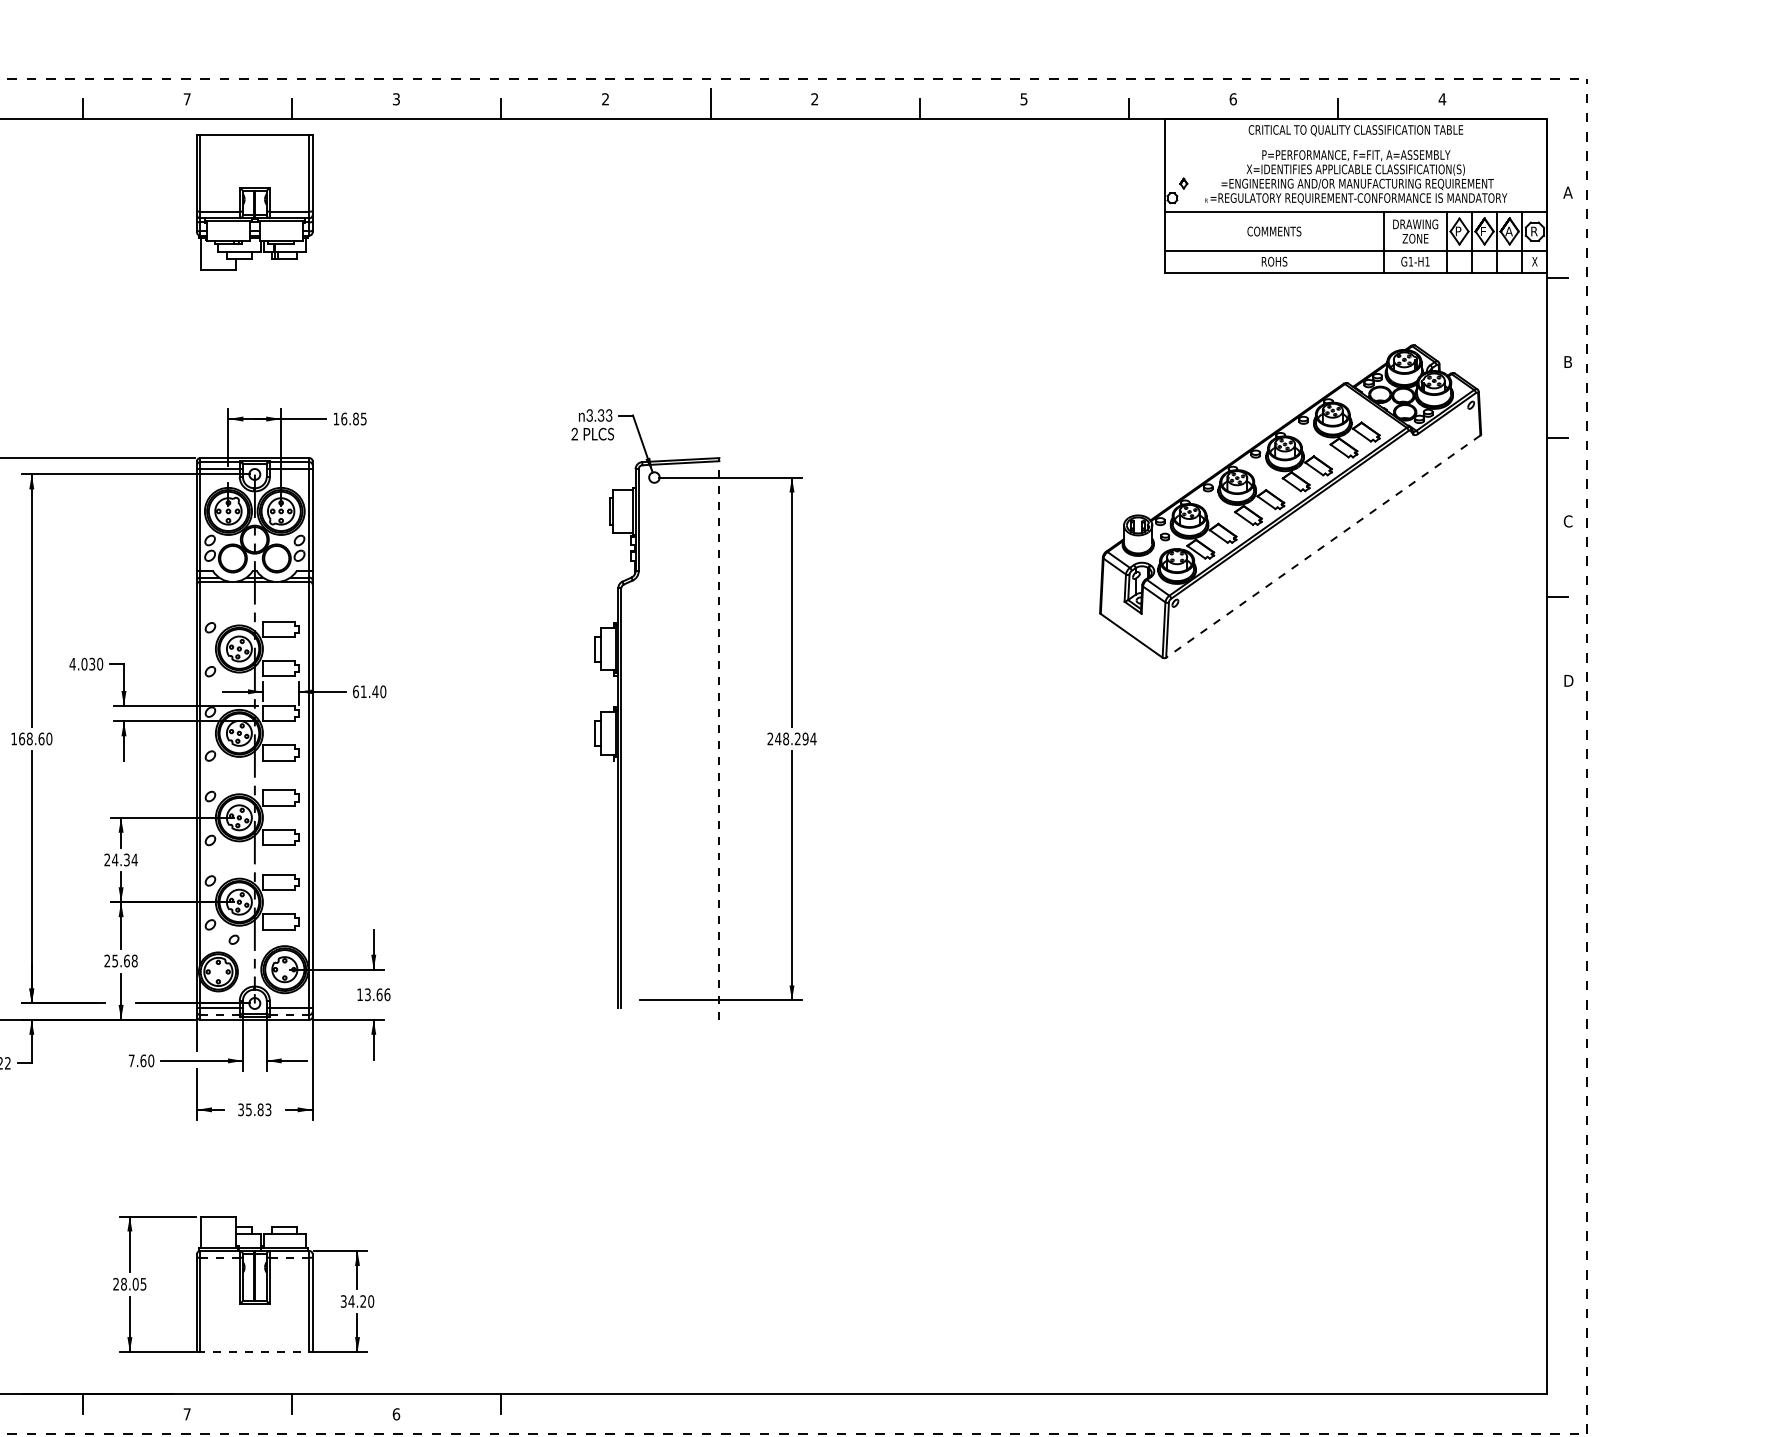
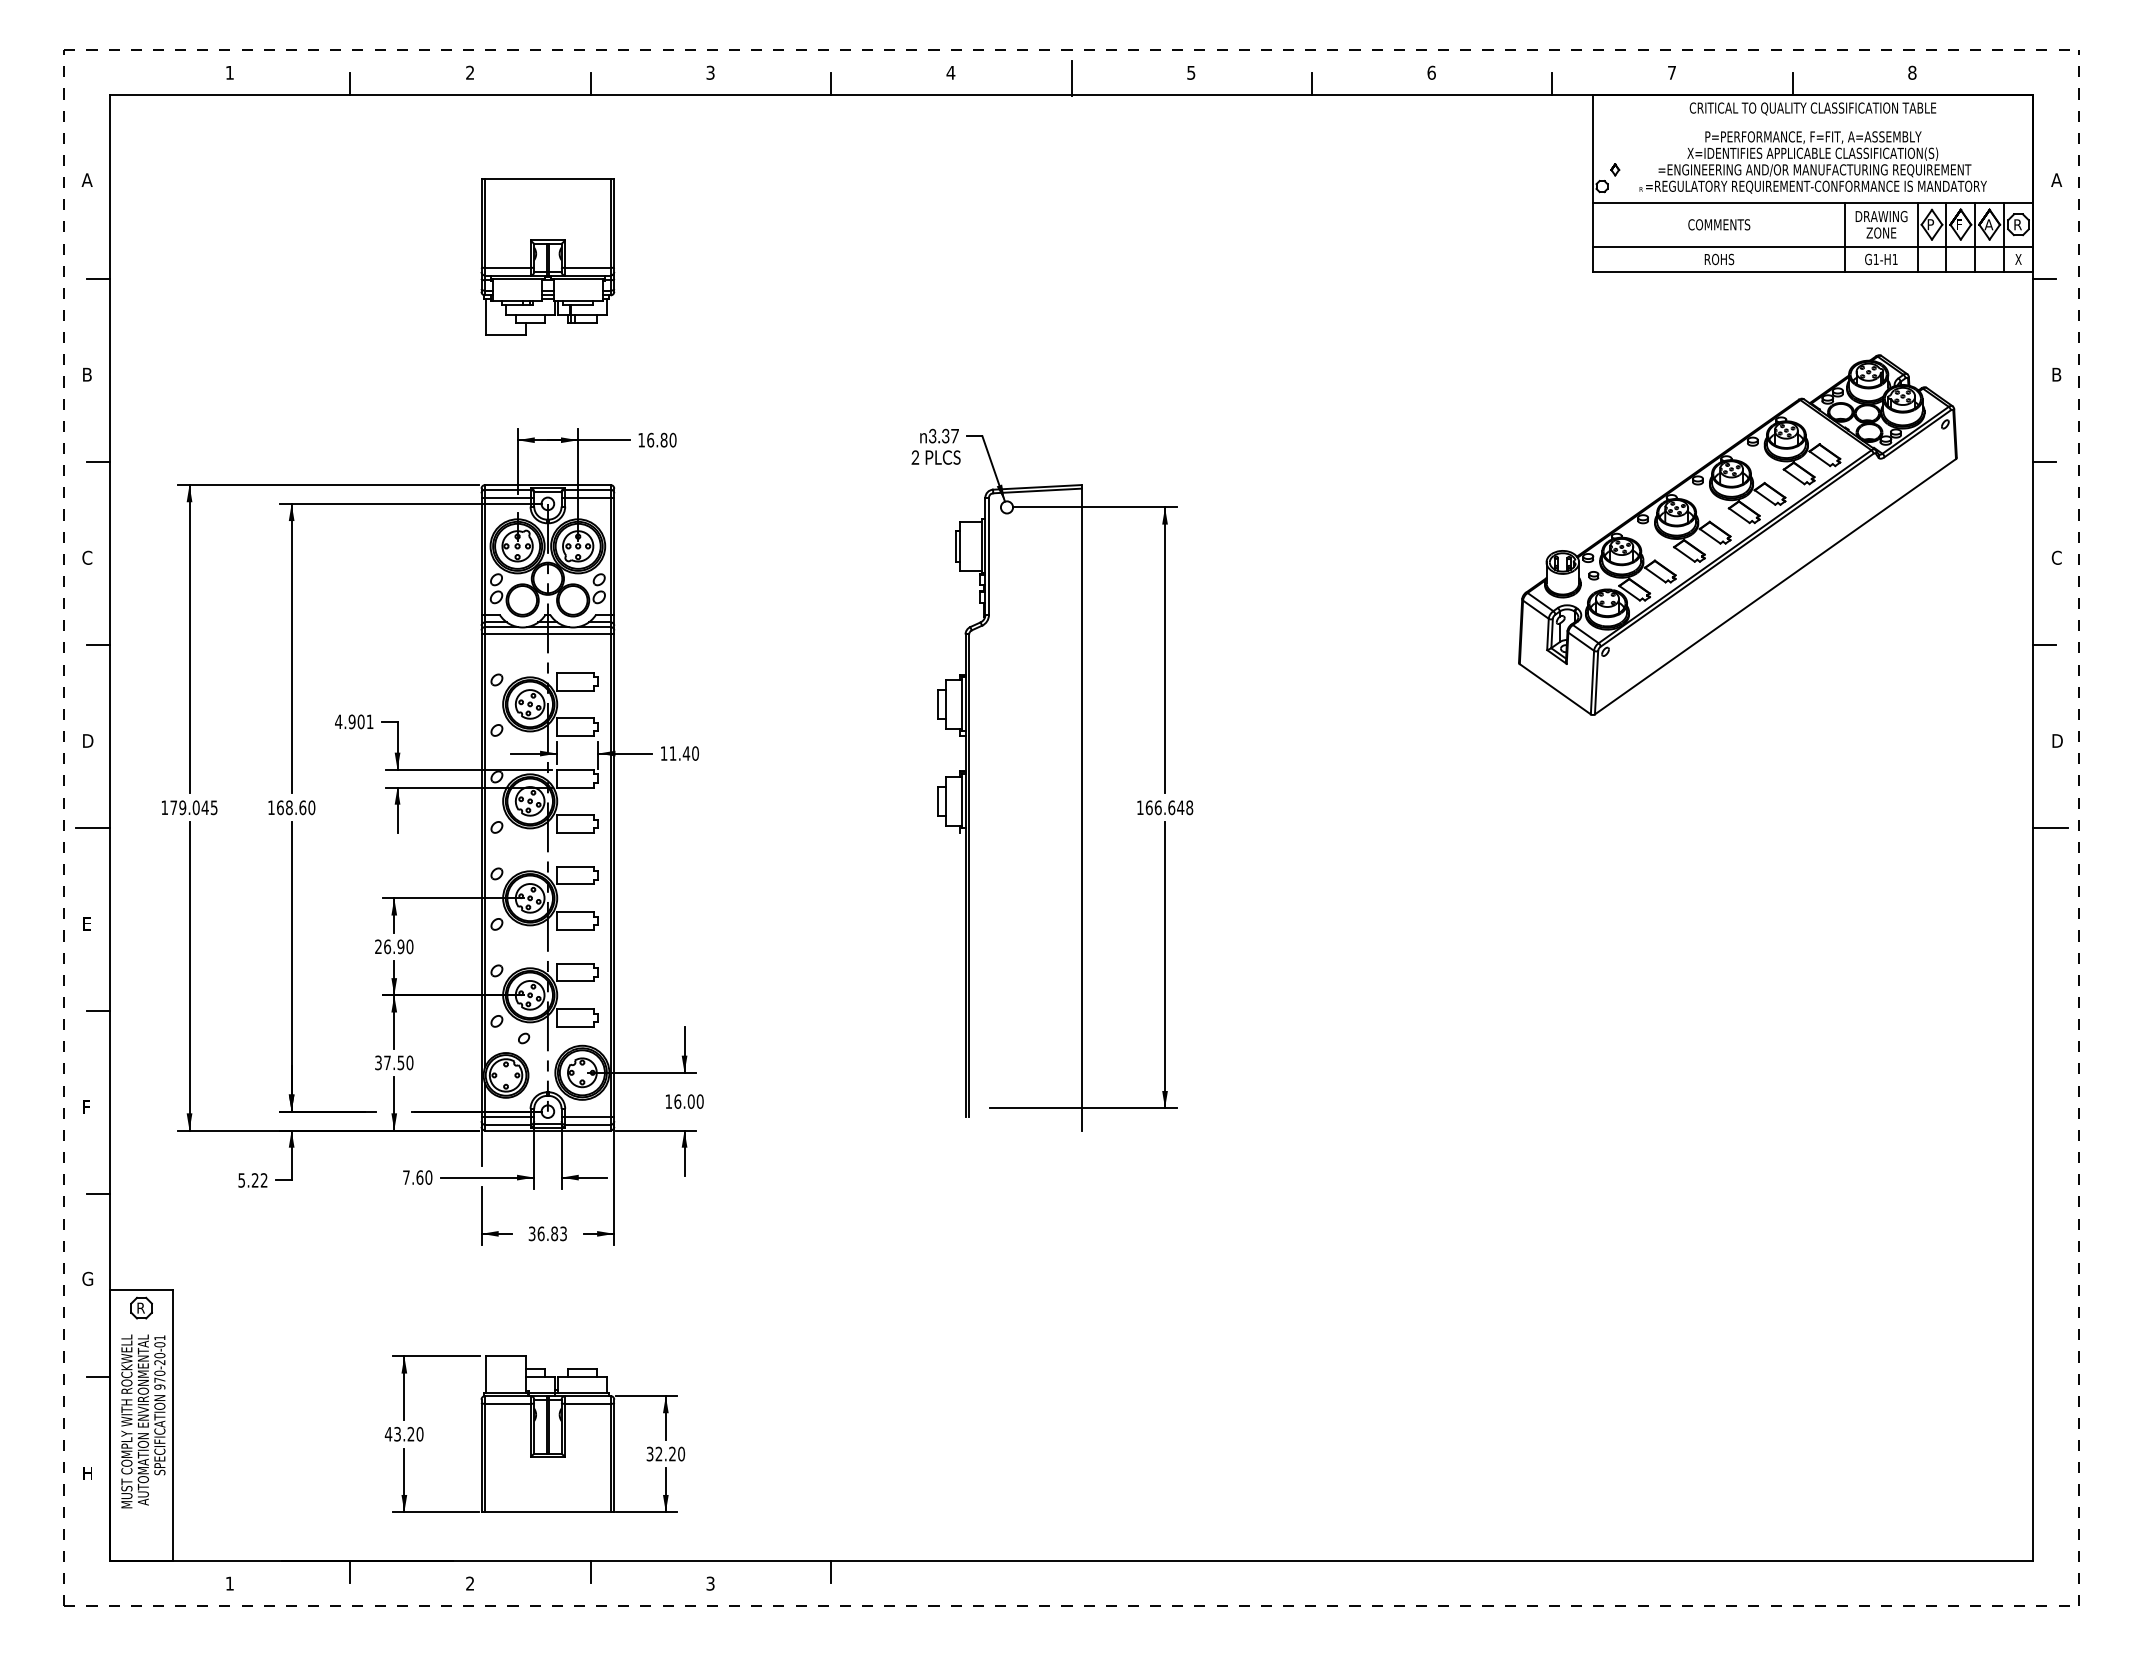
text: (187, 98) -> (470, 72), 7 -> 2
text: (605, 98) -> (950, 72), 2 -> 4
text: (815, 98) -> (1191, 72), 2 -> 5
text: (1023, 98) -> (1431, 72), 5 -> 6
text: (1232, 98) -> (1671, 72), 6 -> 7
text: (1441, 98) -> (1911, 72), 4 -> 8
part: (254, 201) -> (547, 256), moved
text: (608, 414) -> (954, 435), 3.33 -> 3.37
text: (363, 418) -> (672, 439), 16.85 -> 16.80
line: (1323, 547) -> (1775, 587), dashed -> solid
line: (254, 588) -> (547, 634), added
text: (91, 663) -> (360, 721), 4.030 -> 4.901
text: (355, 691) -> (663, 753), 61.40 -> 11.40
line: (719, 738) -> (1081, 807), dashed -> solid
text: (791, 738) -> (1164, 807), 248.294 -> 166.648
line: (1562, 756) -> (2050, 827), added
text: (124, 859) -> (398, 946), 24.34 -> 26.90
text: (121, 960) -> (394, 1062), 25.68 -> 37.50
text: (377, 994) -> (688, 1101), 13.66 -> 16.00
line: (219, 1014) -> (507, 1124), dashed -> solid
line: (289, 1014) -> (587, 1124), dashed -> solid
text: (248, 1109) -> (540, 1233), 35.83 -> 36.83
line: (219, 1257) -> (507, 1403), dashed -> solid
line: (289, 1257) -> (587, 1403), dashed -> solid
text: (129, 1283) -> (403, 1433), 28.05 -> 43.20
text: (351, 1301) -> (658, 1453), 34.20 -> 32.20
line: (255, 1352) -> (548, 1512), dashed -> solid
text: (187, 1414) -> (470, 1583), 7 -> 2
text: (396, 1414) -> (710, 1583), 6 -> 3

